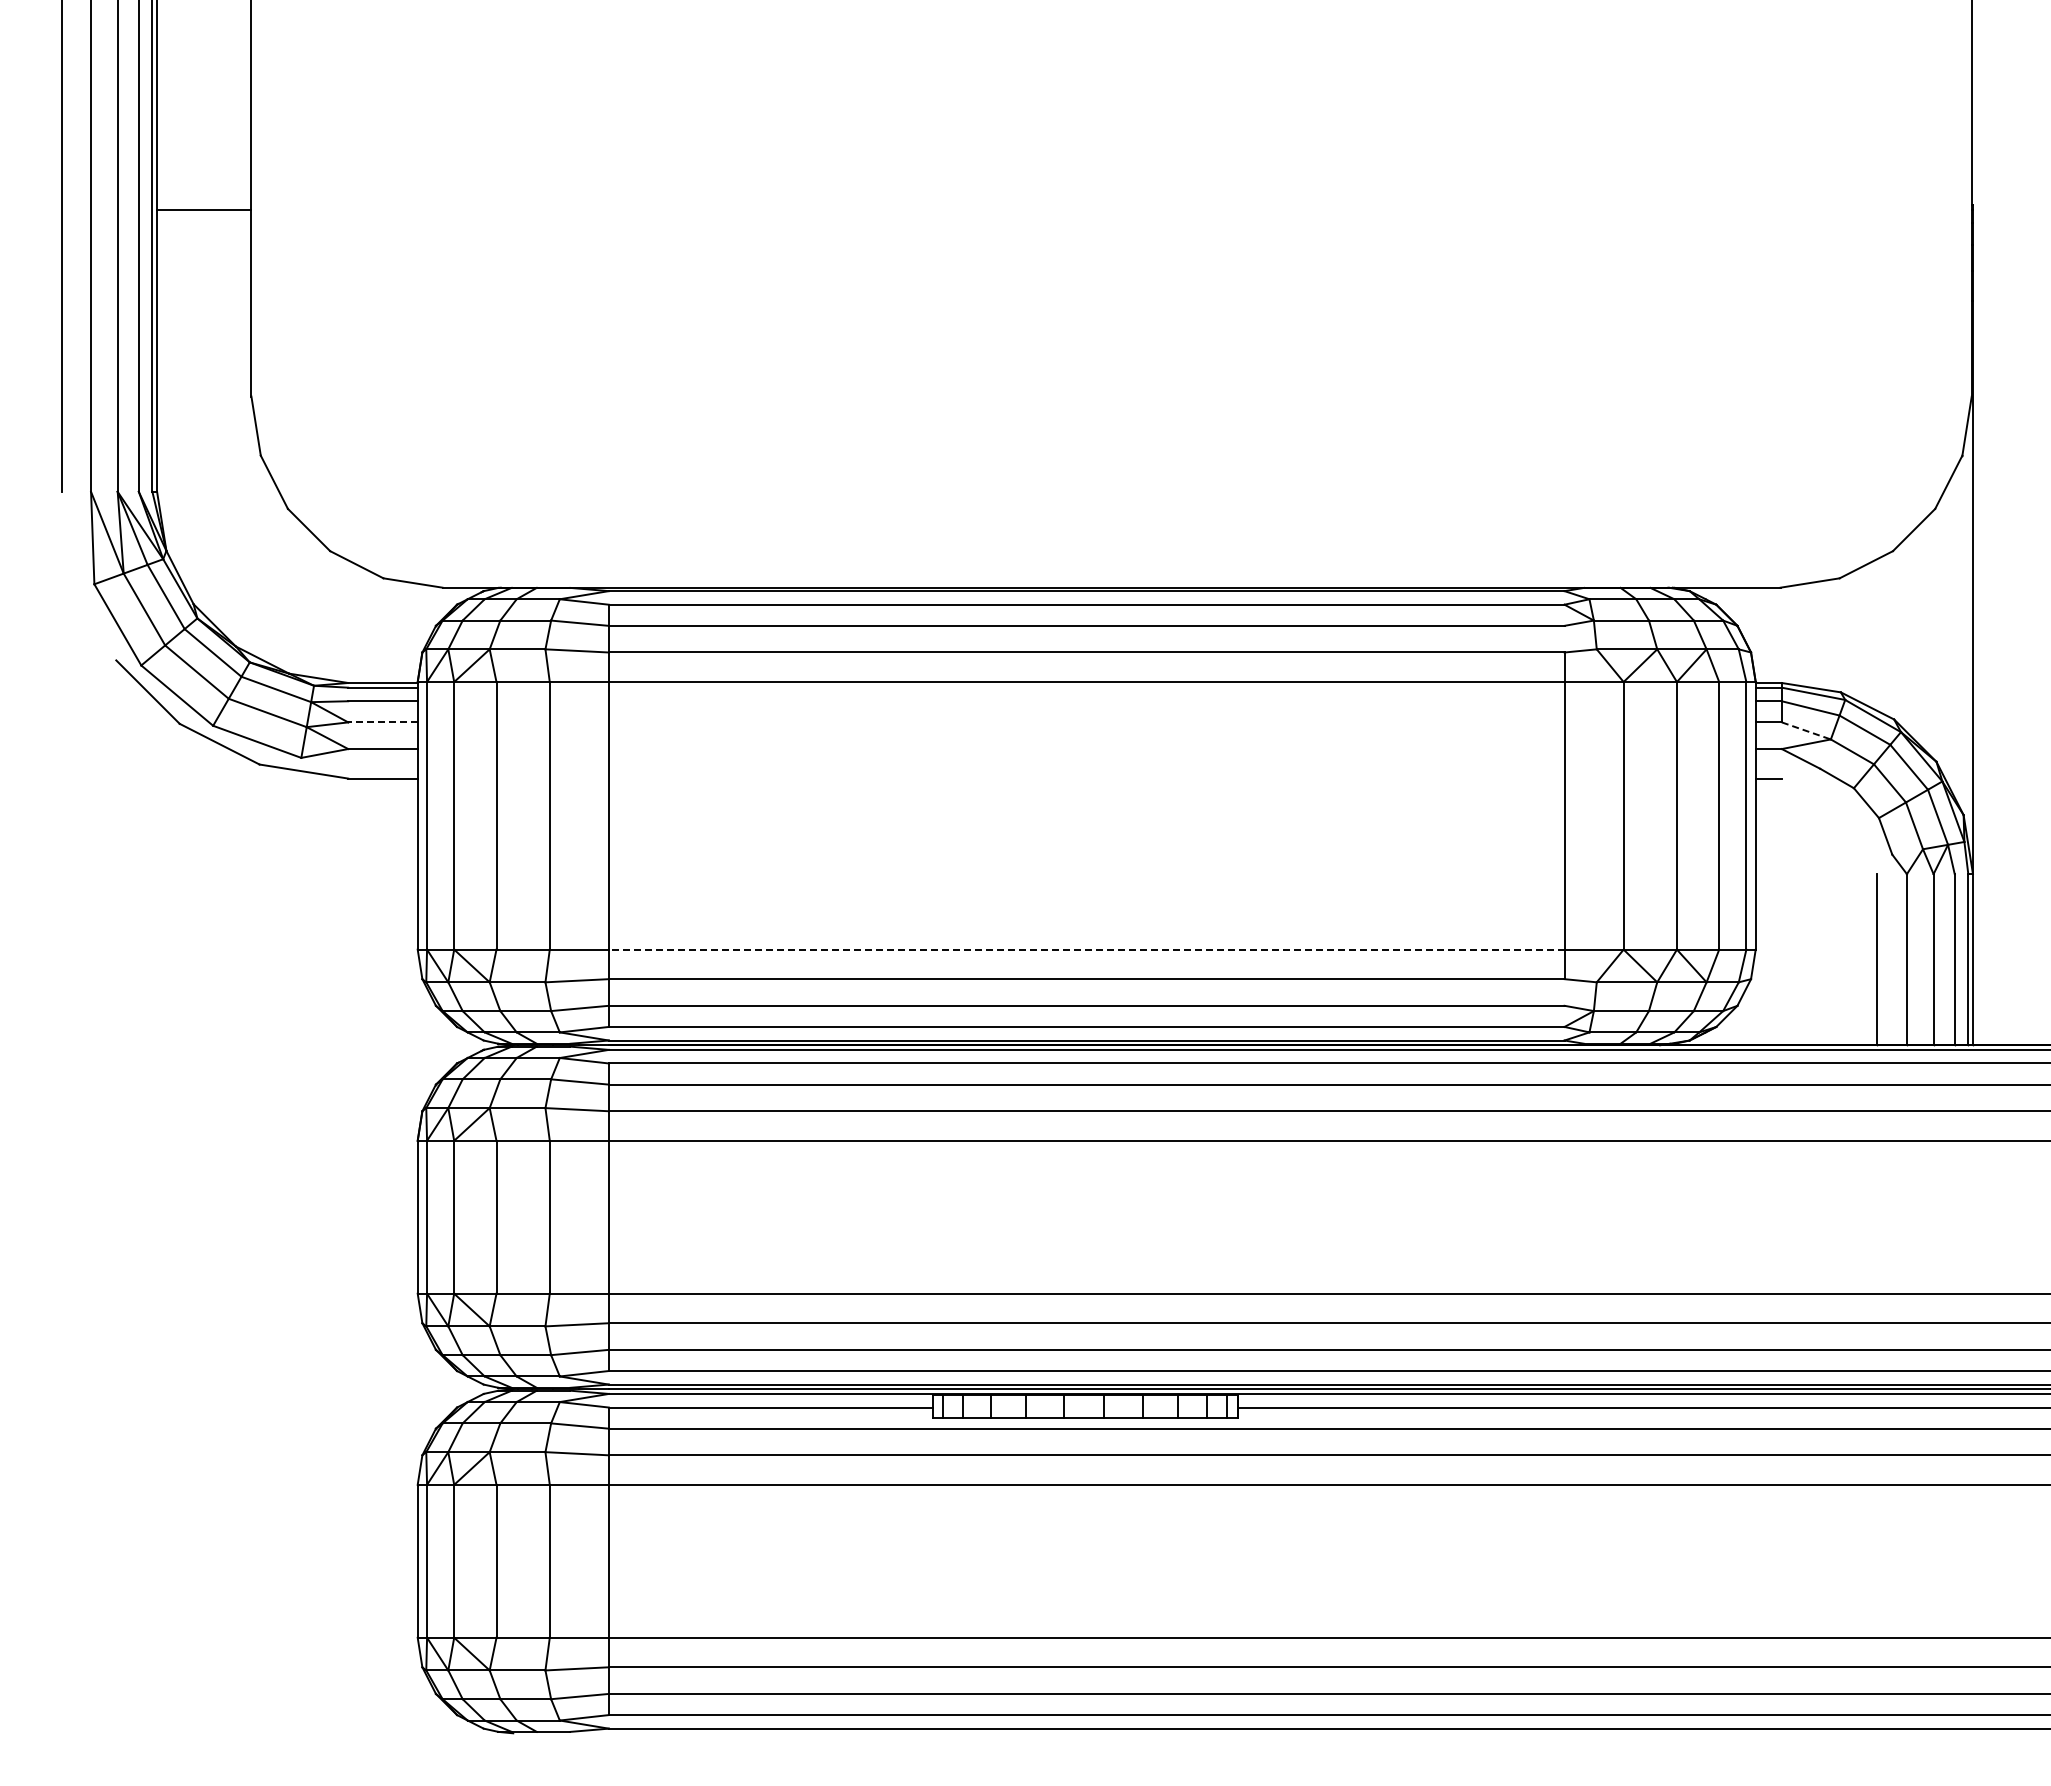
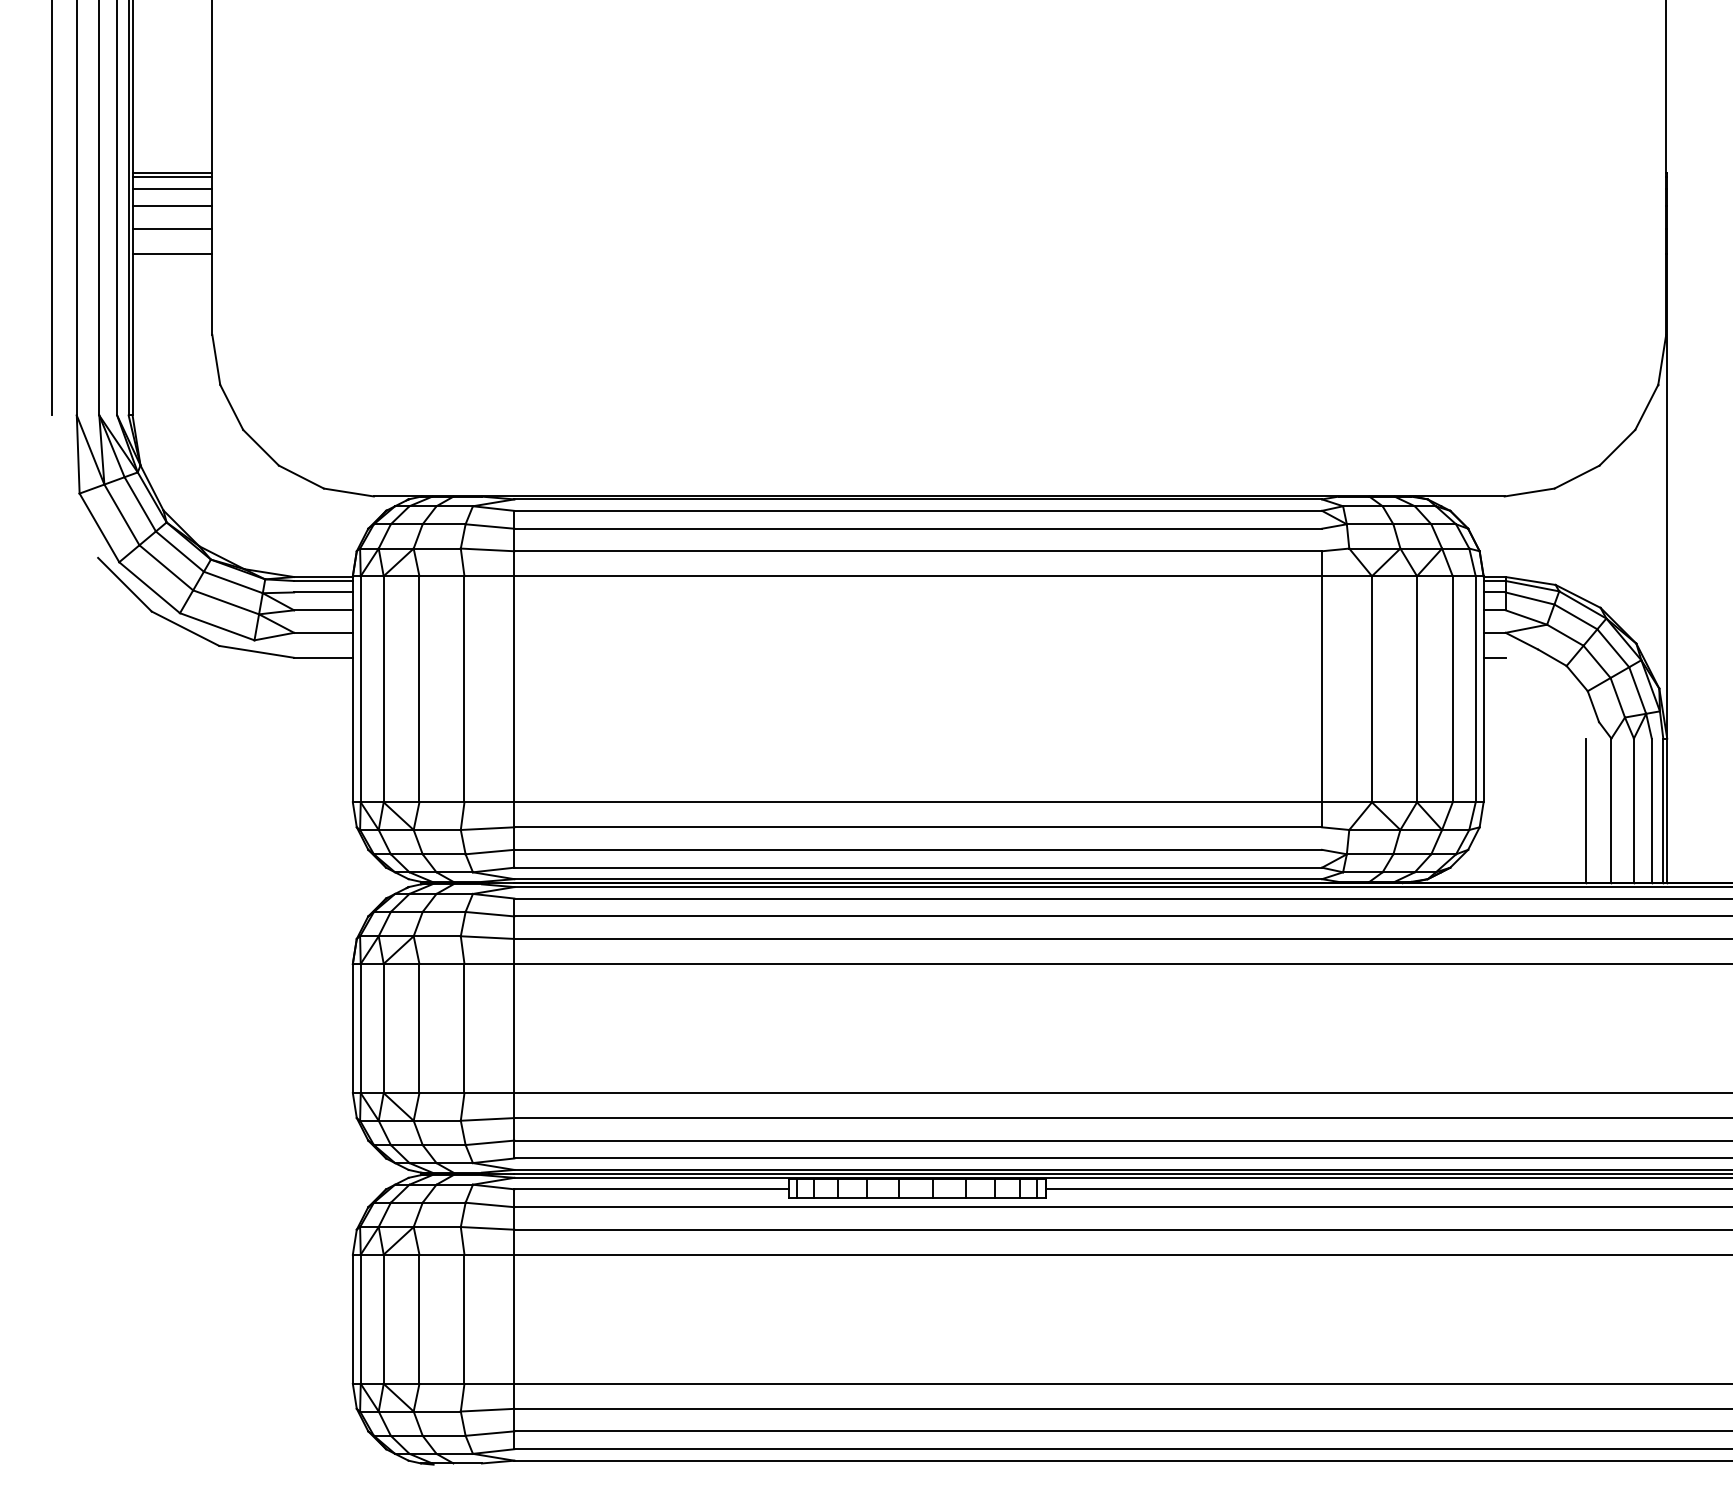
line: (204, 205) -> (172, 173), added
line: (204, 223) -> (172, 188), added
line: (204, 244) -> (172, 206), added
line: (204, 271) -> (172, 229), added
line: (204, 300) -> (172, 253), added
line: (382, 722) -> (323, 610), dashed -> solid
line: (1806, 730) -> (1526, 617), dashed -> solid
line: (1086, 949) -> (918, 802), dashed -> solid

